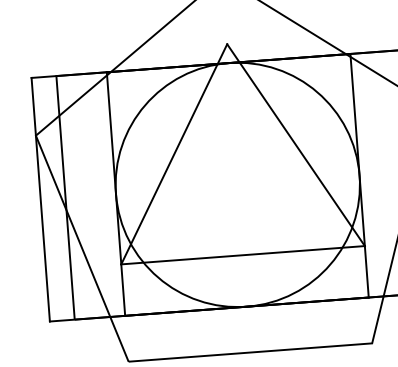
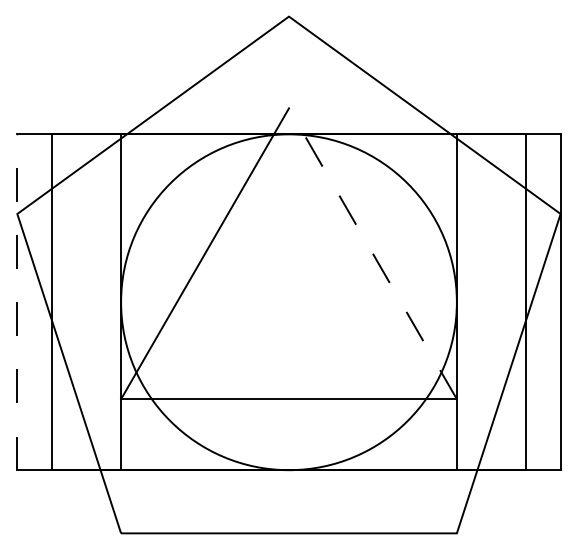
line: (295, 144) -> (372, 253), solid -> dashed
line: (40, 199) -> (17, 302), solid -> dashed

